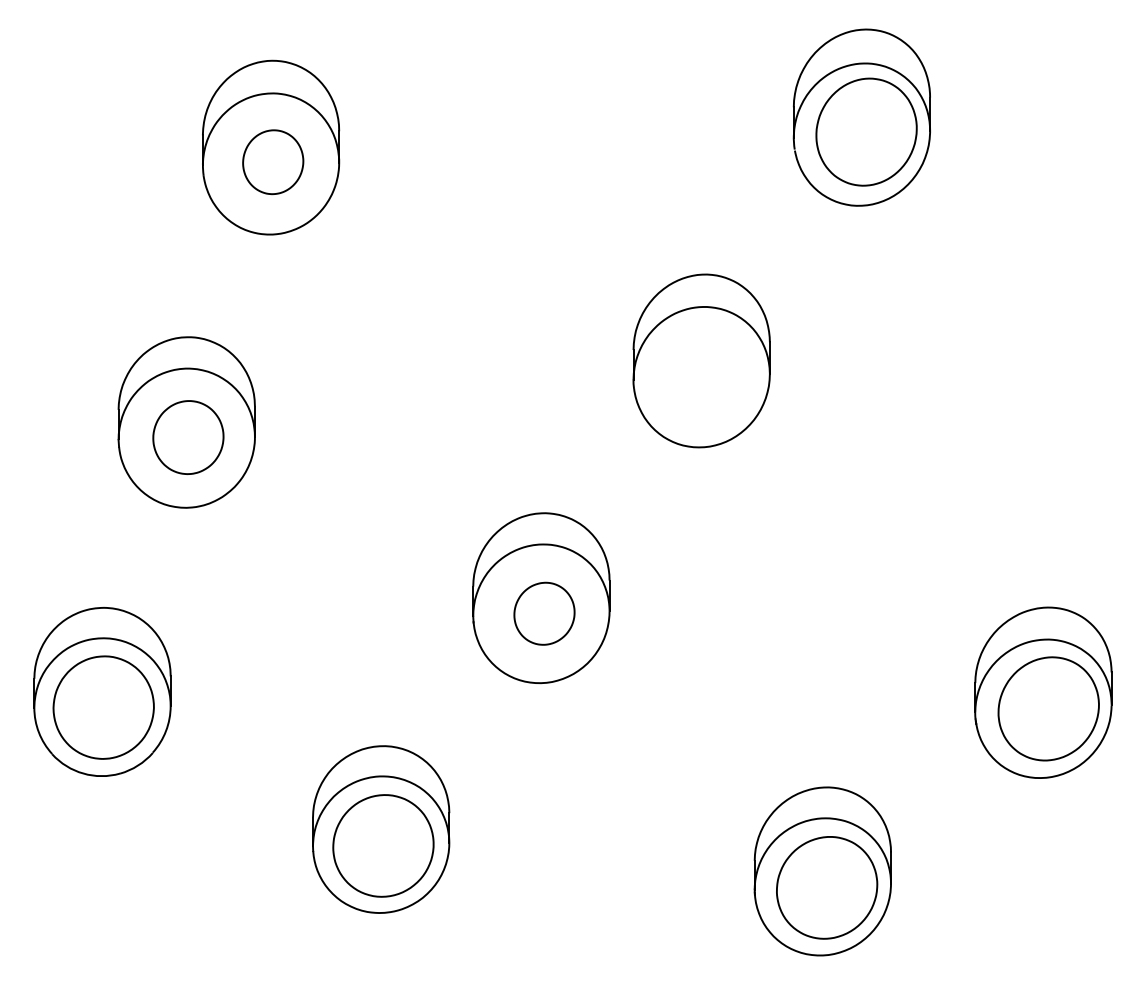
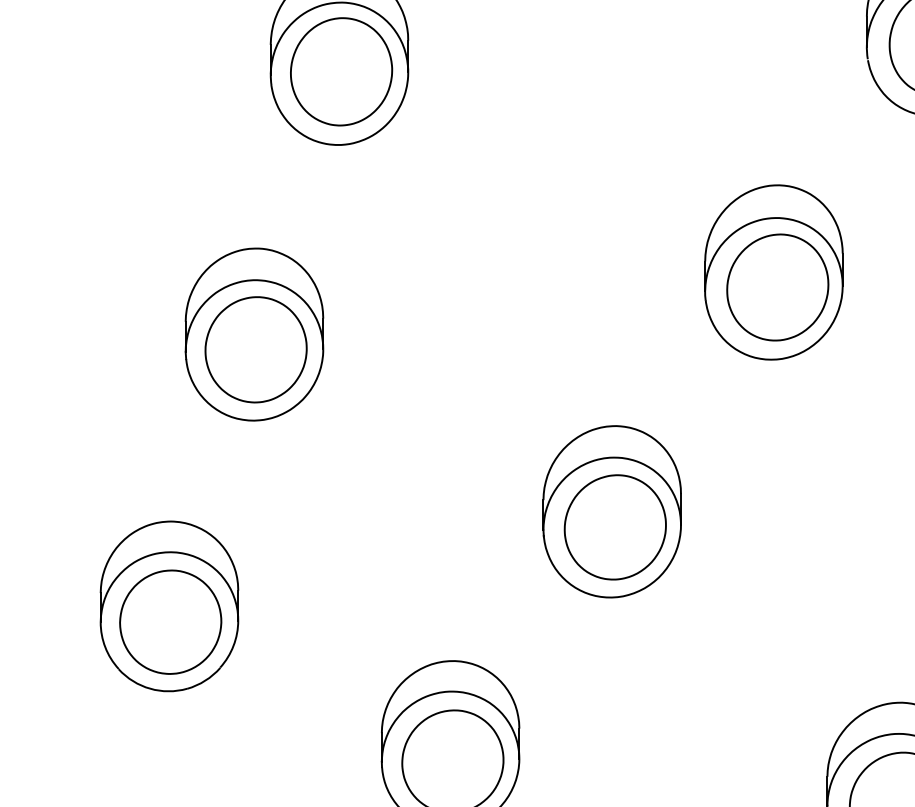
part: (273, 162) -> (341, 72), size x1.67
part: (705, 375) -> (777, 287), added
part: (188, 437) -> (256, 349), size x1.43
part: (544, 613) -> (615, 527), size x1.67

